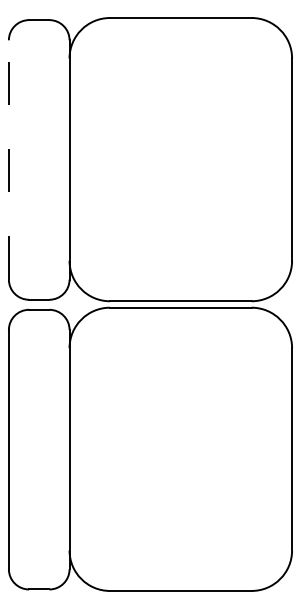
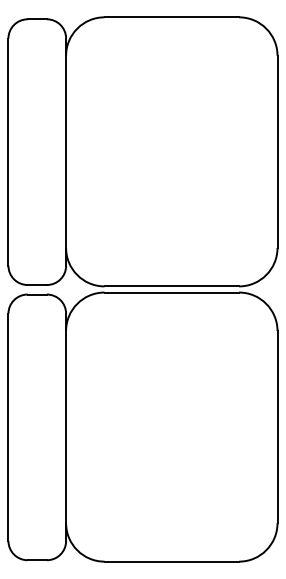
line: (8, 160) -> (8, 152), dashed -> solid

